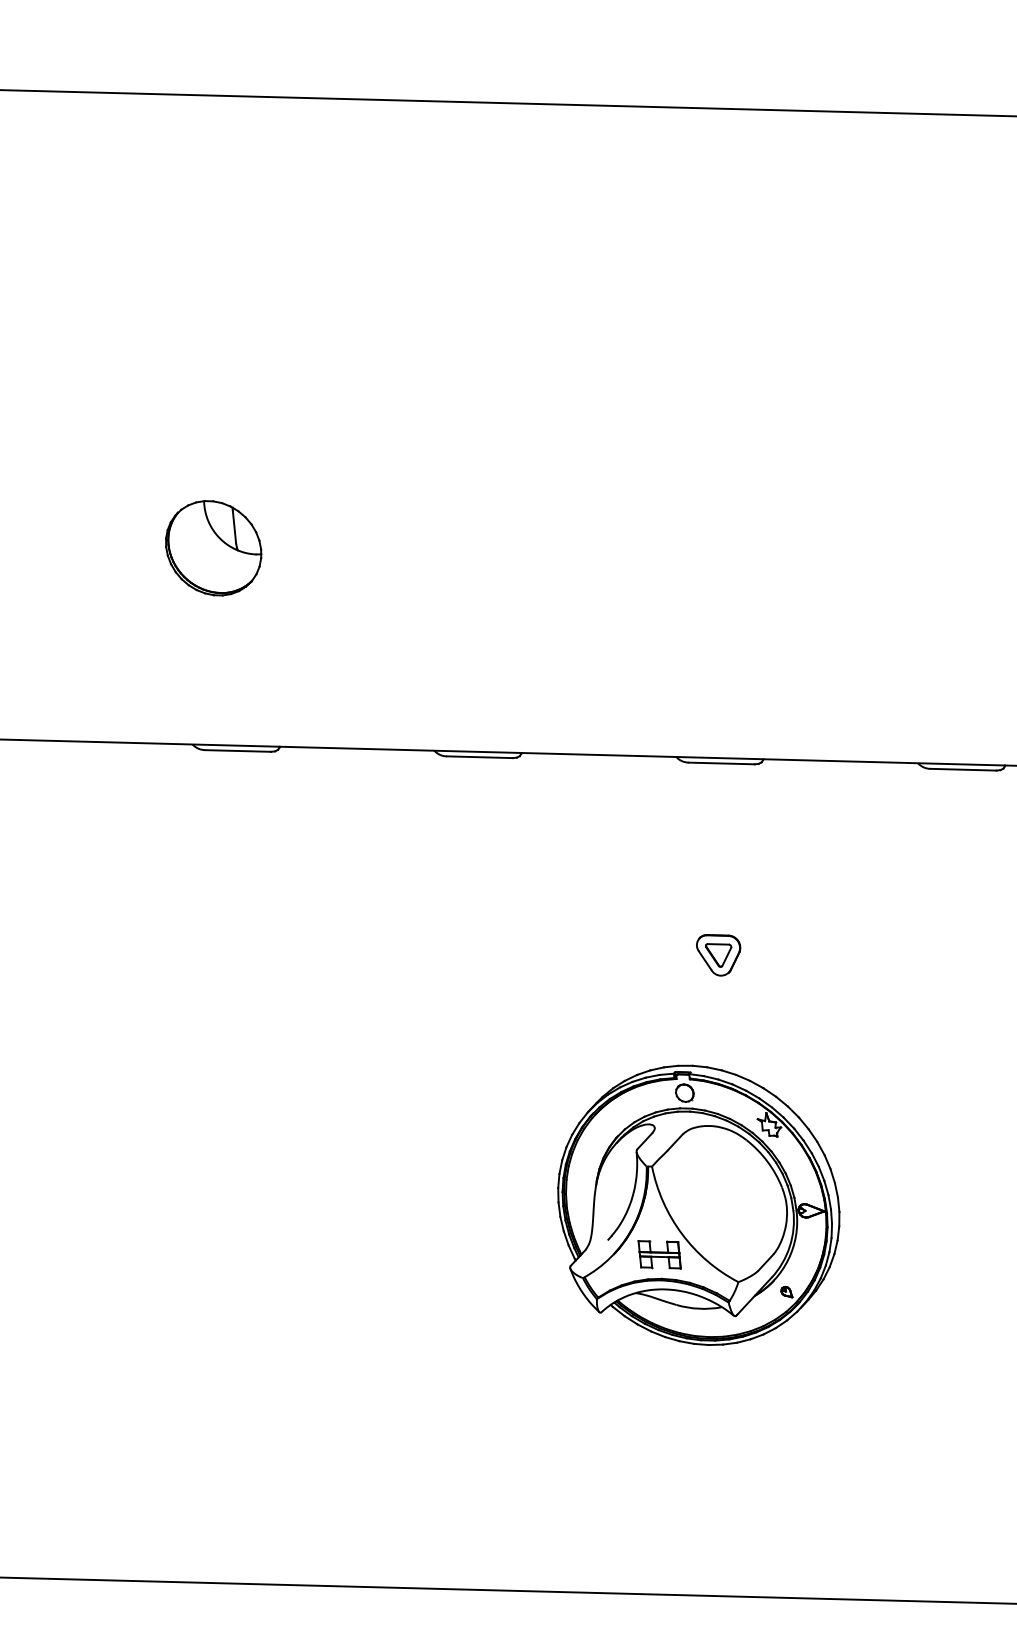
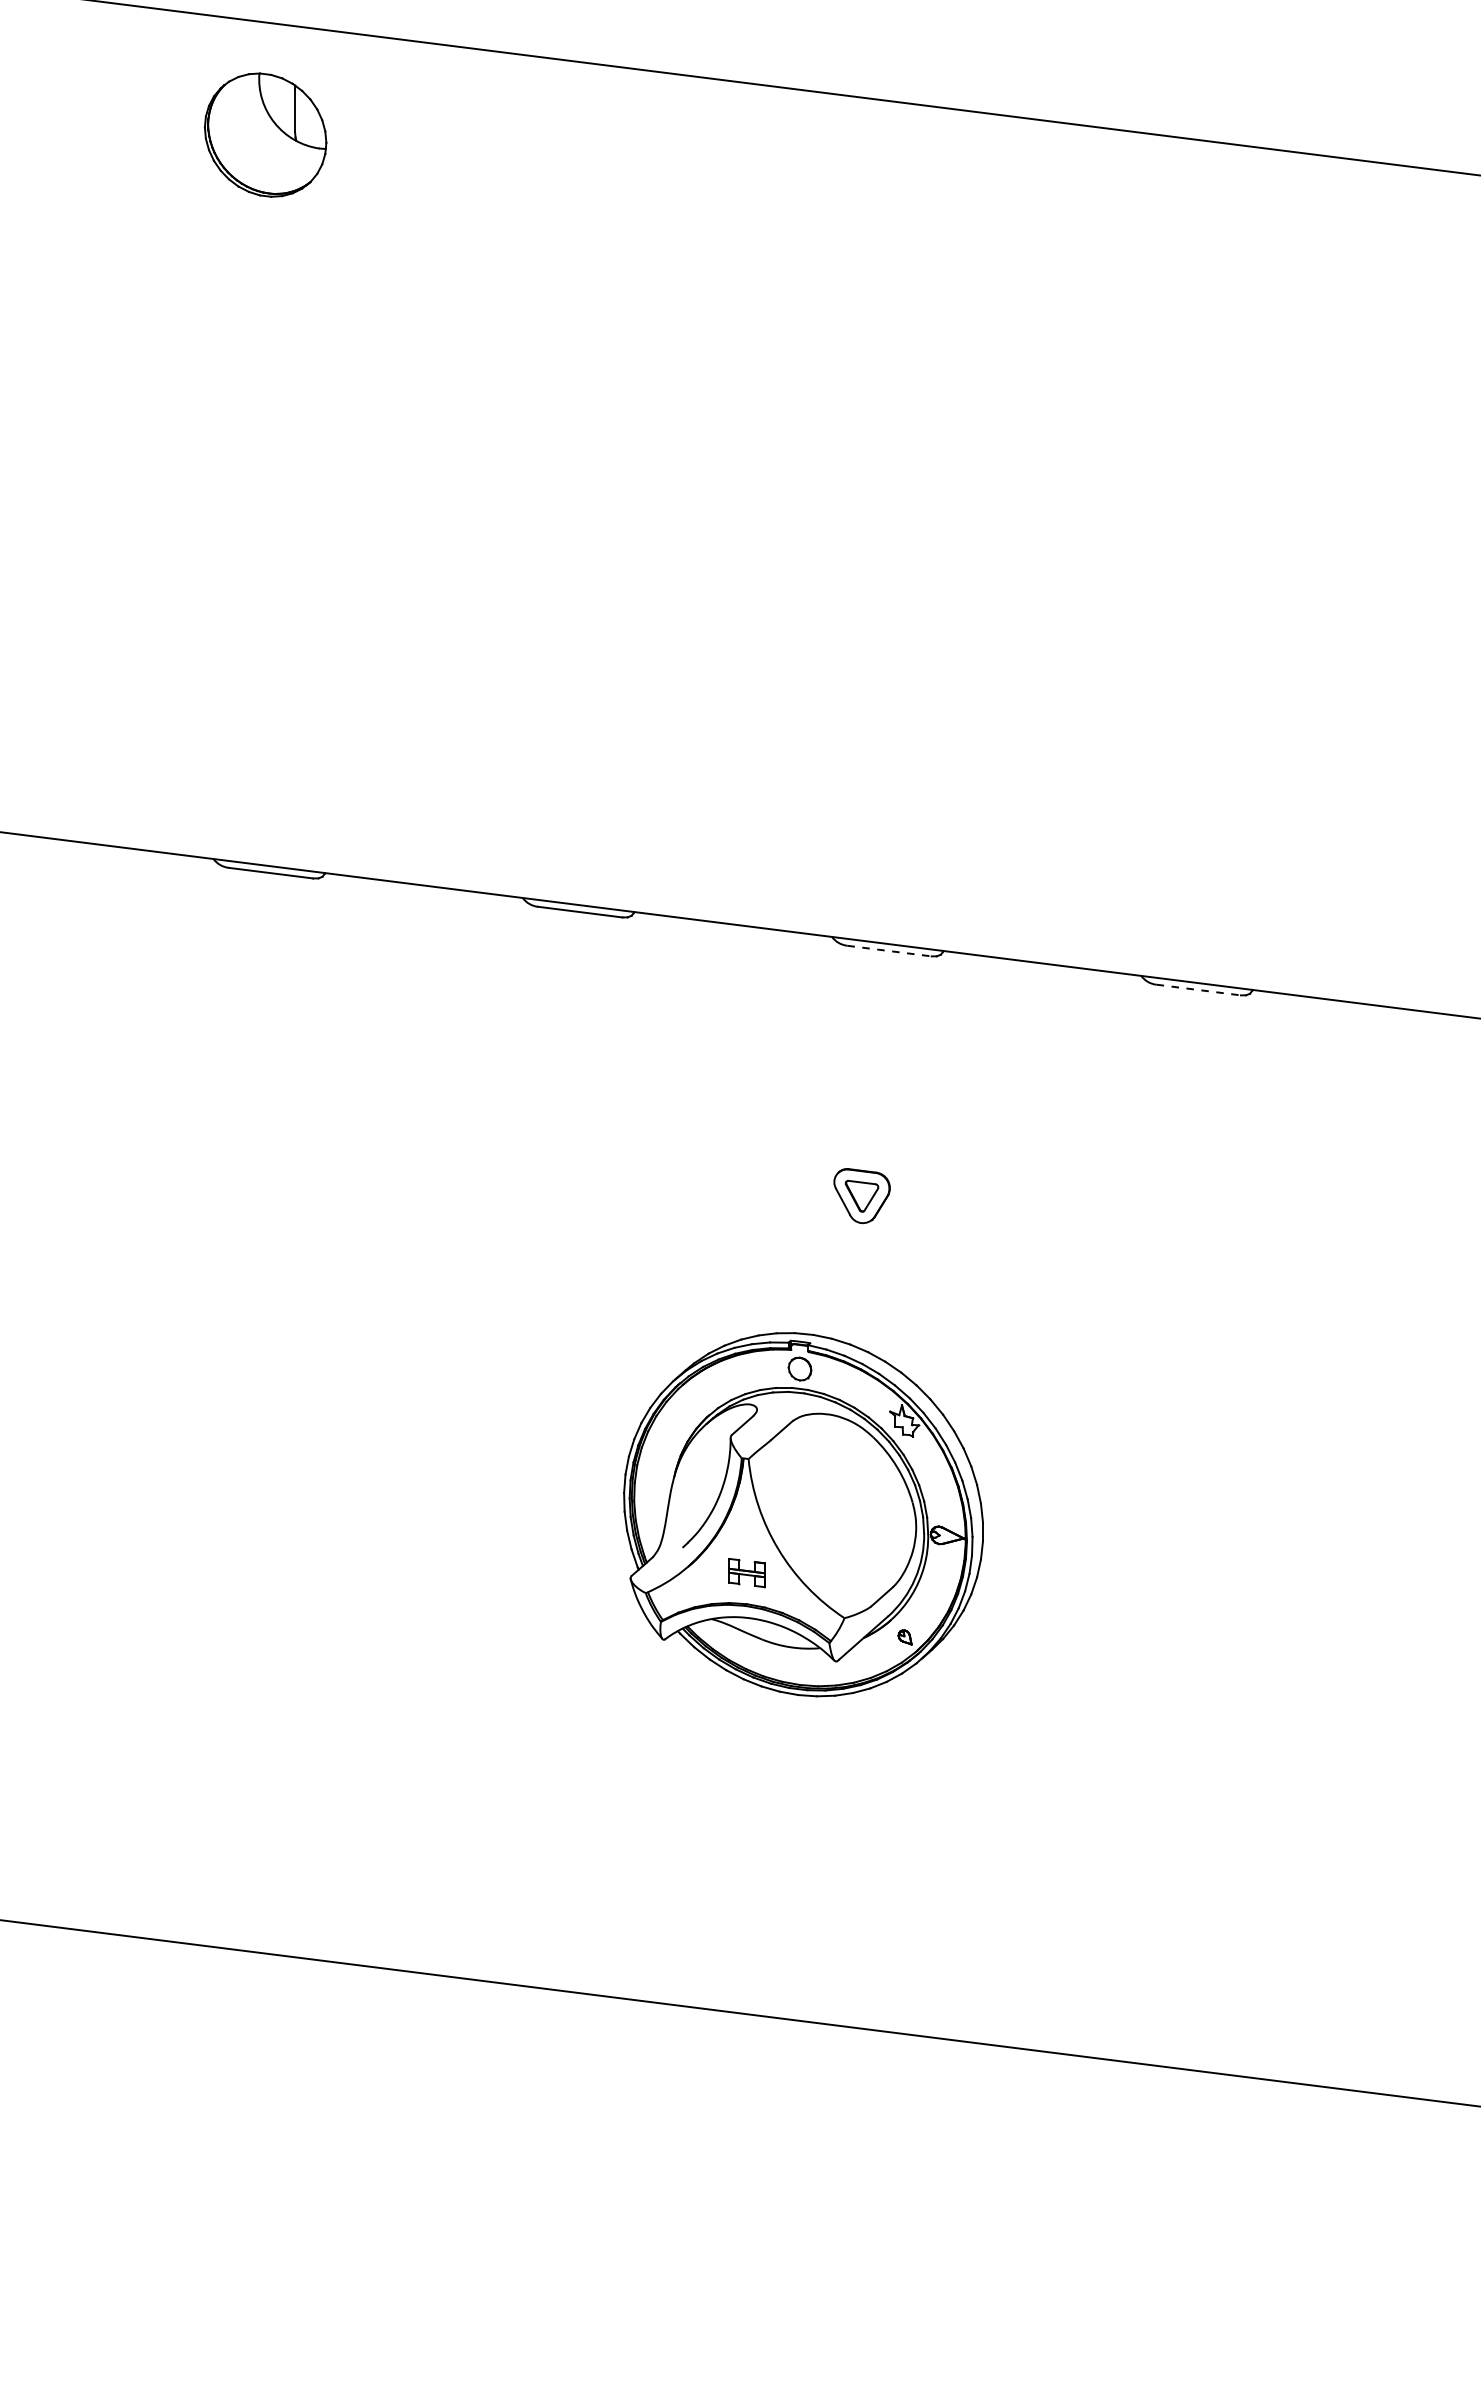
part: (213, 547) -> (265, 134), moved
line: (722, 763) -> (890, 951), solid -> dashed
line: (964, 770) -> (1199, 990), solid -> dashed
part: (659, 1254) -> (746, 1572), size x0.7

